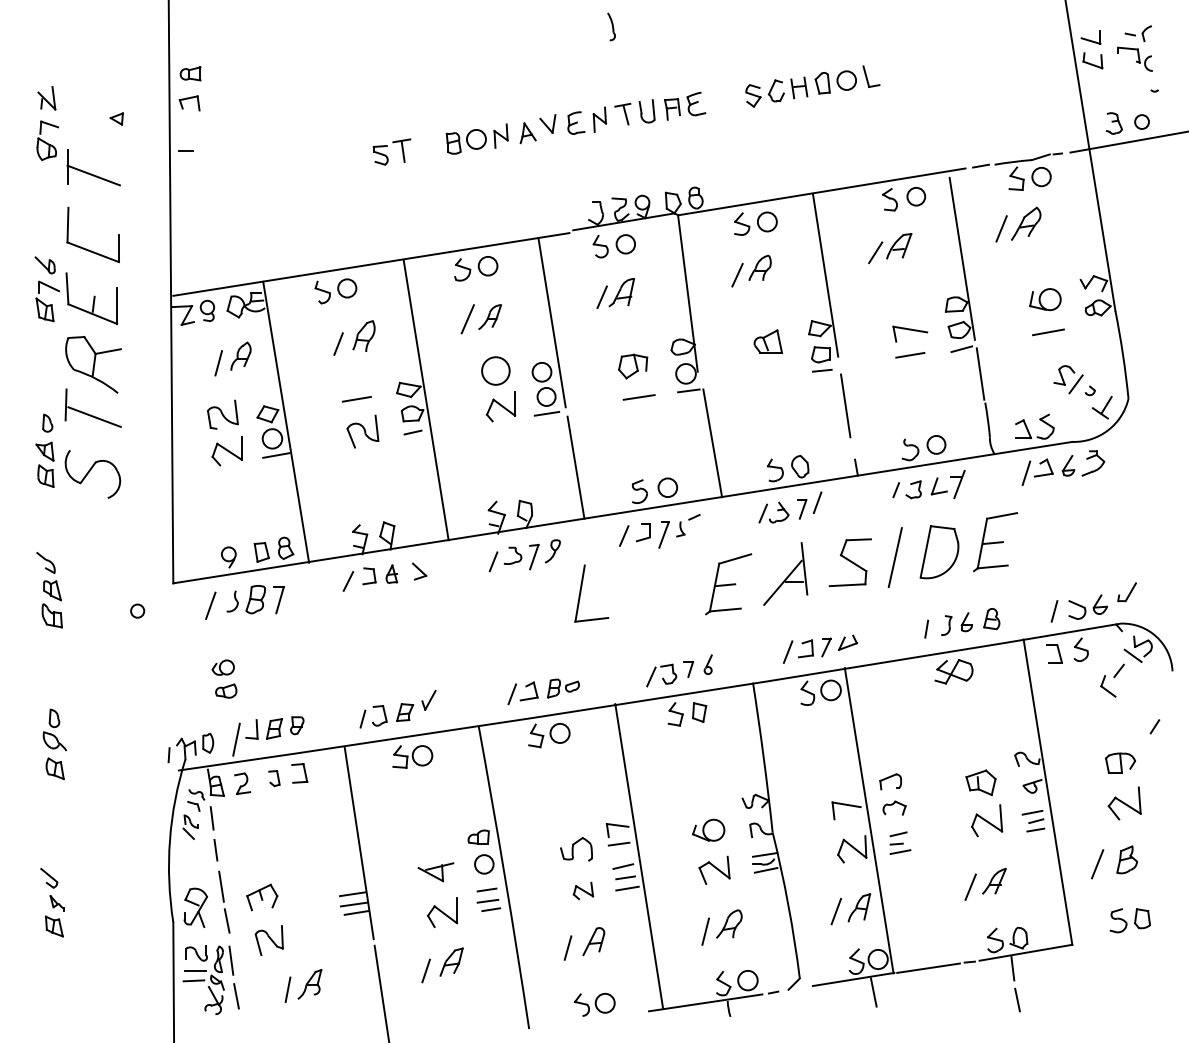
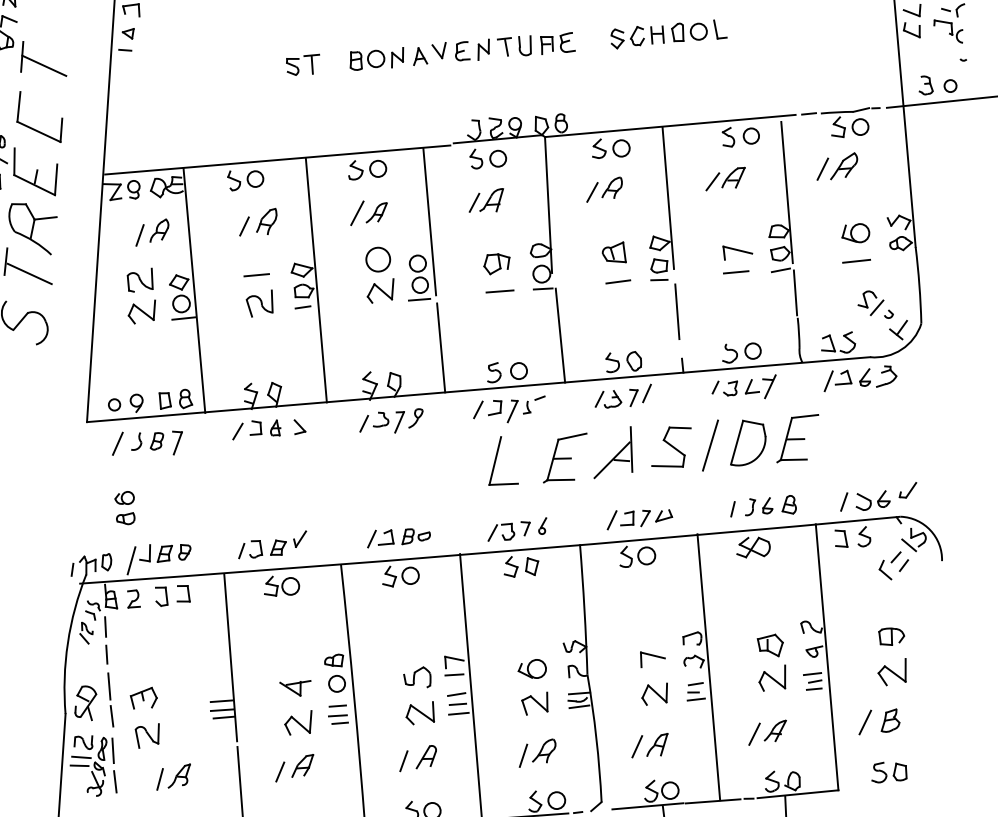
part: (116, 118) -> (127, 32), moved
line: (774, 376) -> (617, 281), added
part: (581, 592) -> (496, 460), moved
part: (255, 599) -> (156, 441), size x0.71
circle: (137, 610) -> (114, 404), moved
line: (1154, 726) -> (903, 565), moved
part: (274, 778) -> (161, 596), size x1.43
line: (868, 820) -> (708, 667), moved
part: (583, 890) -> (420, 712), size x1.67

